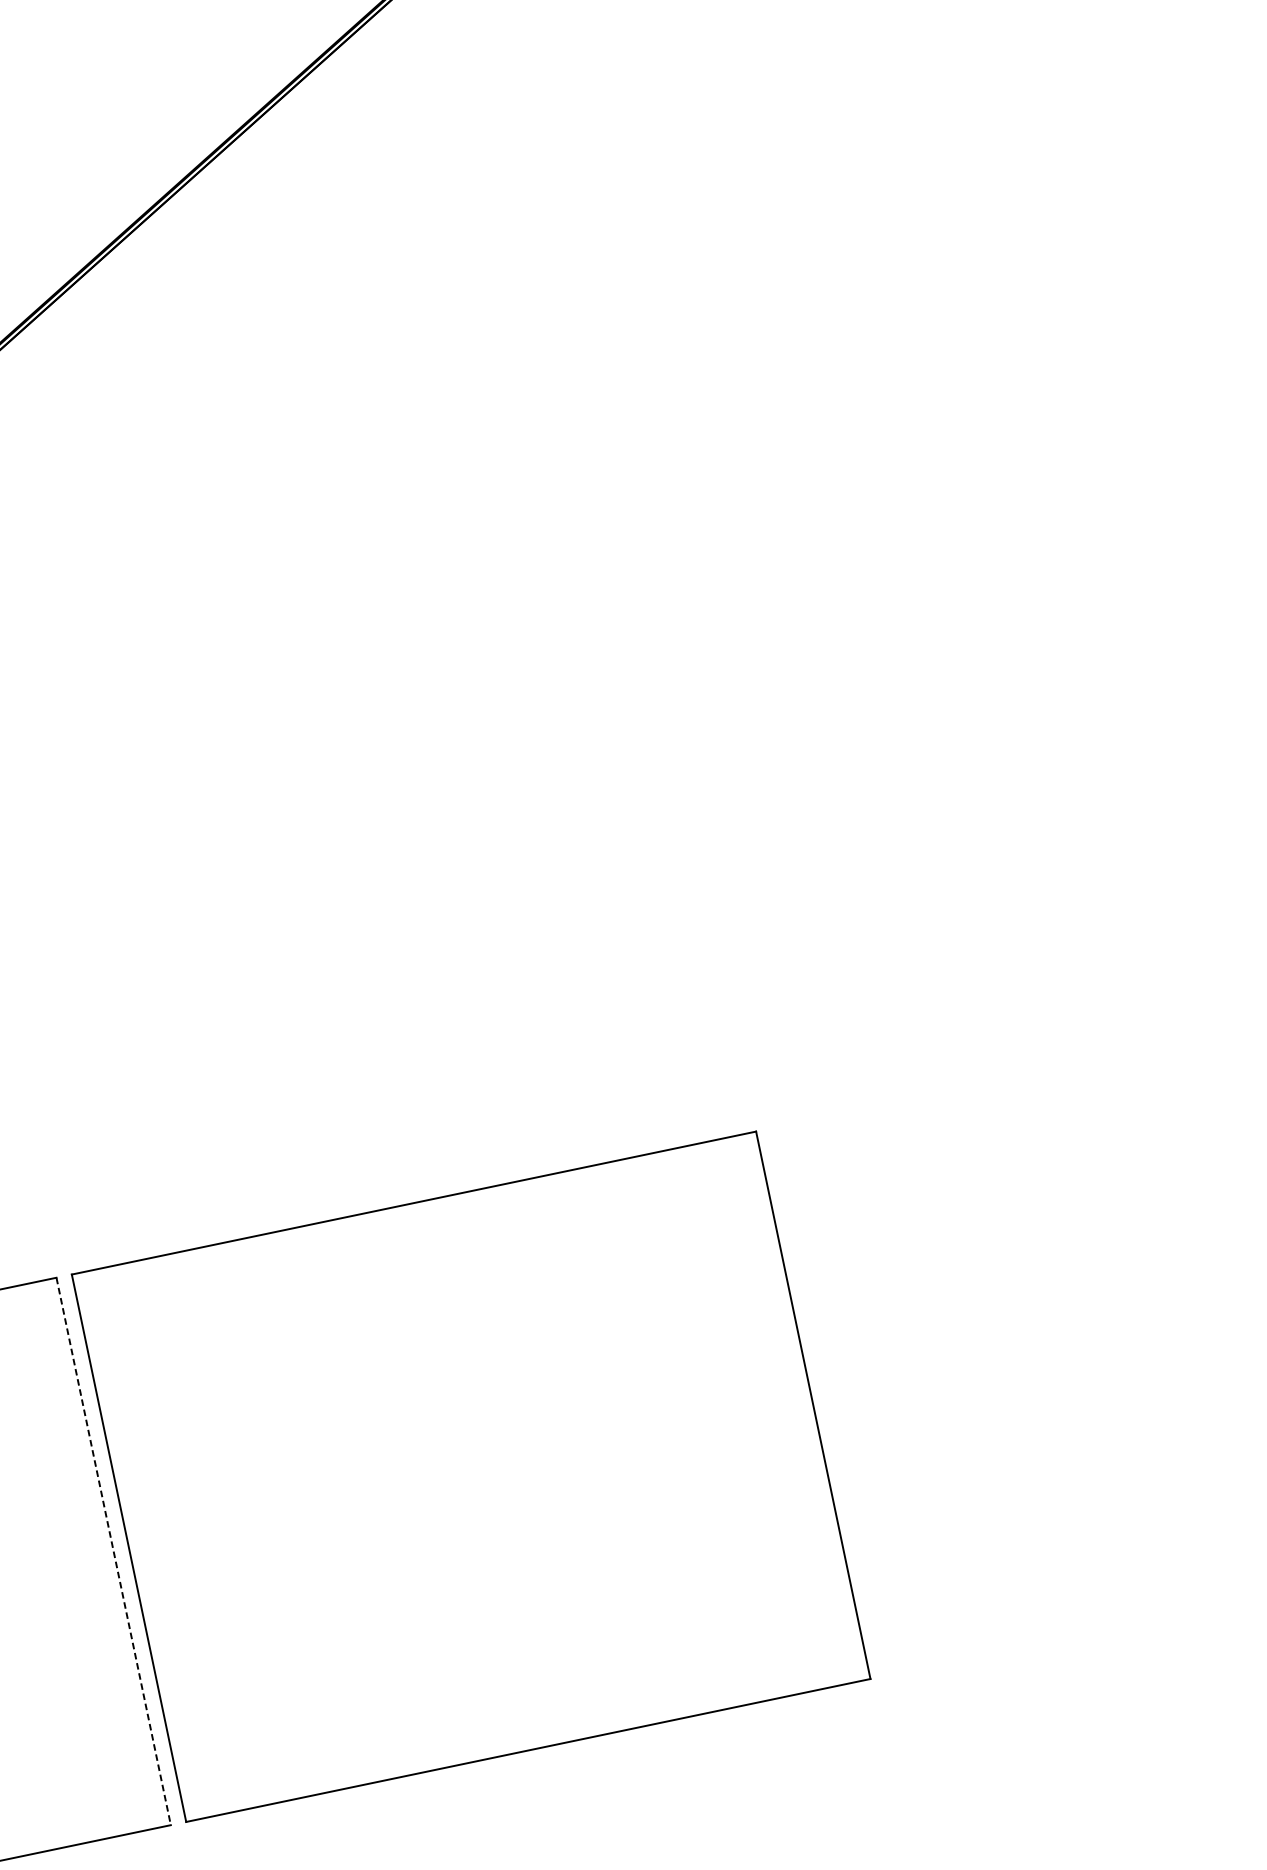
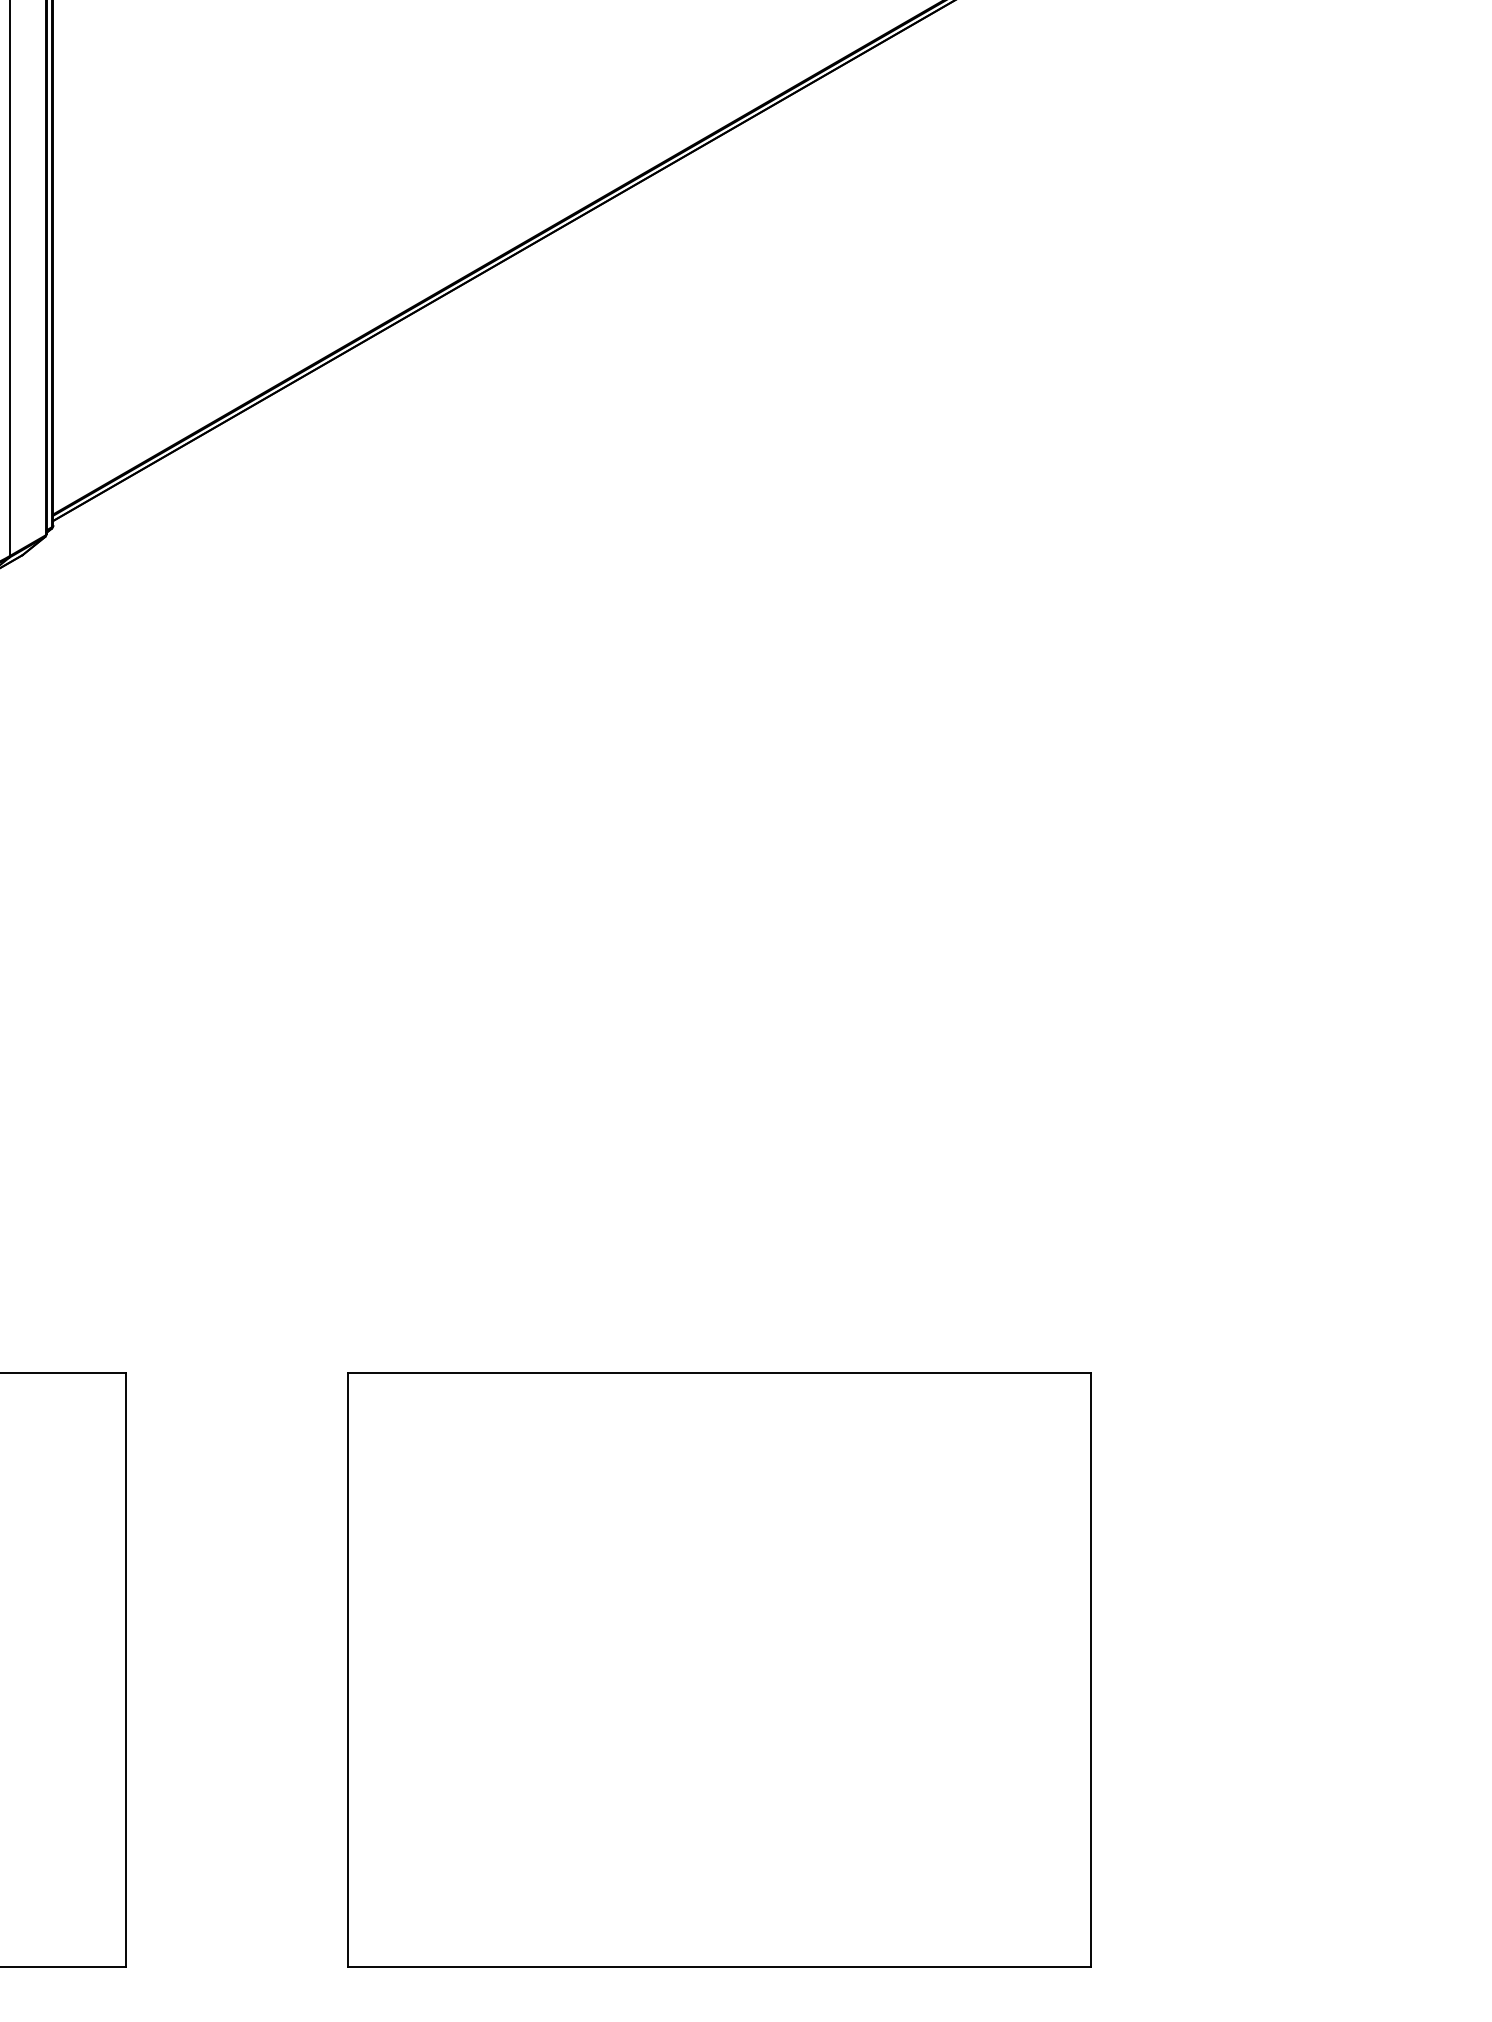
part: (471, 1476) -> (719, 1669), moved
line: (113, 1551) -> (125, 1670), dashed -> solid

